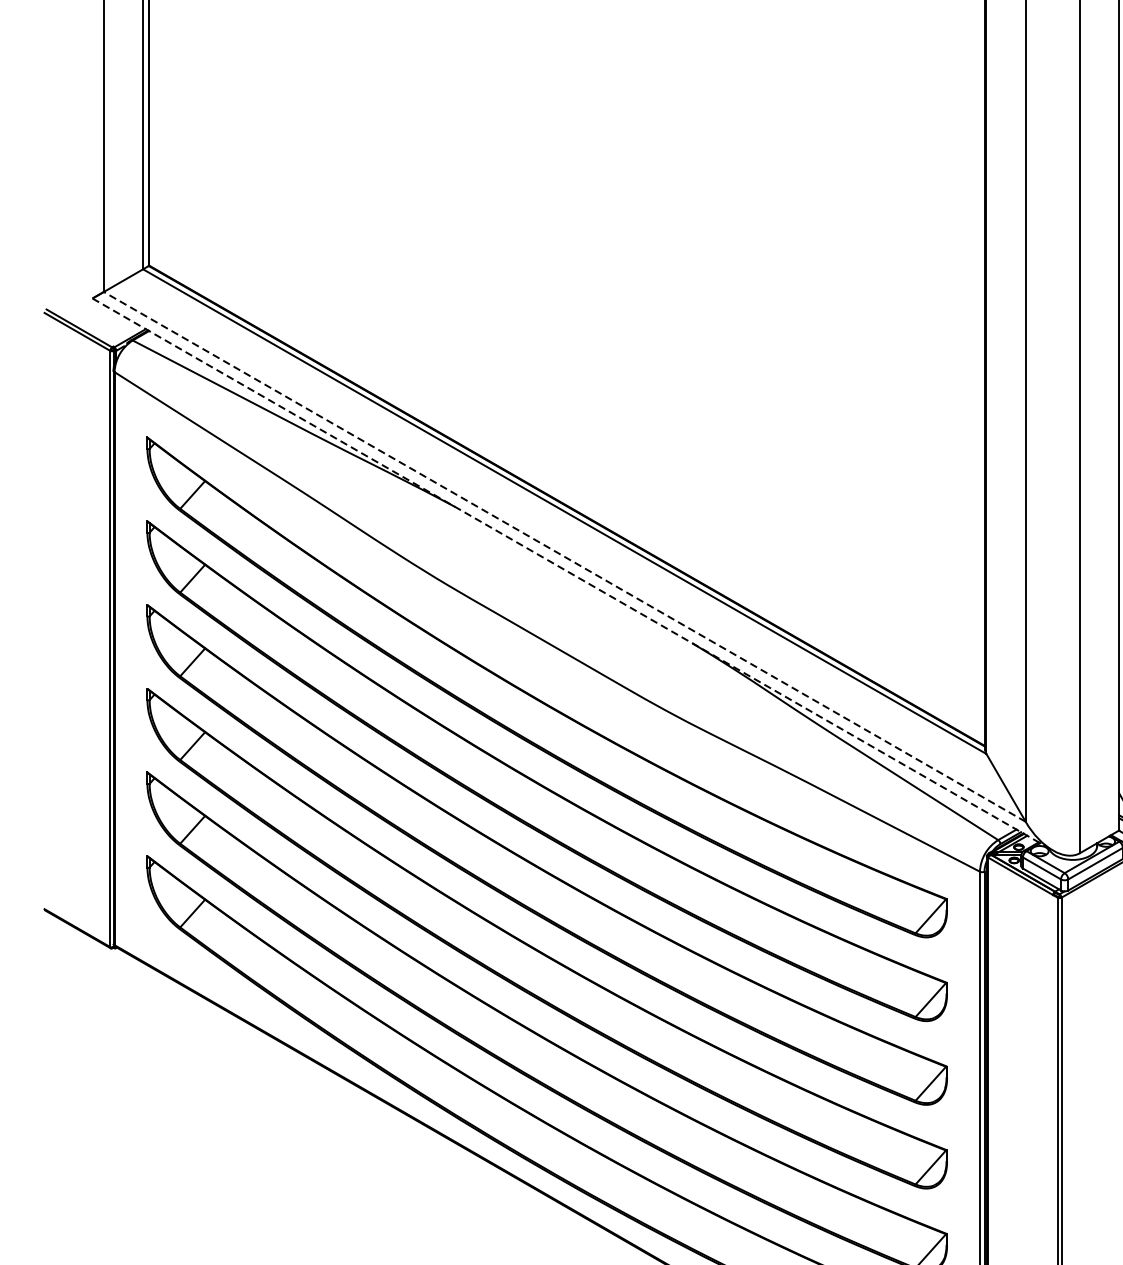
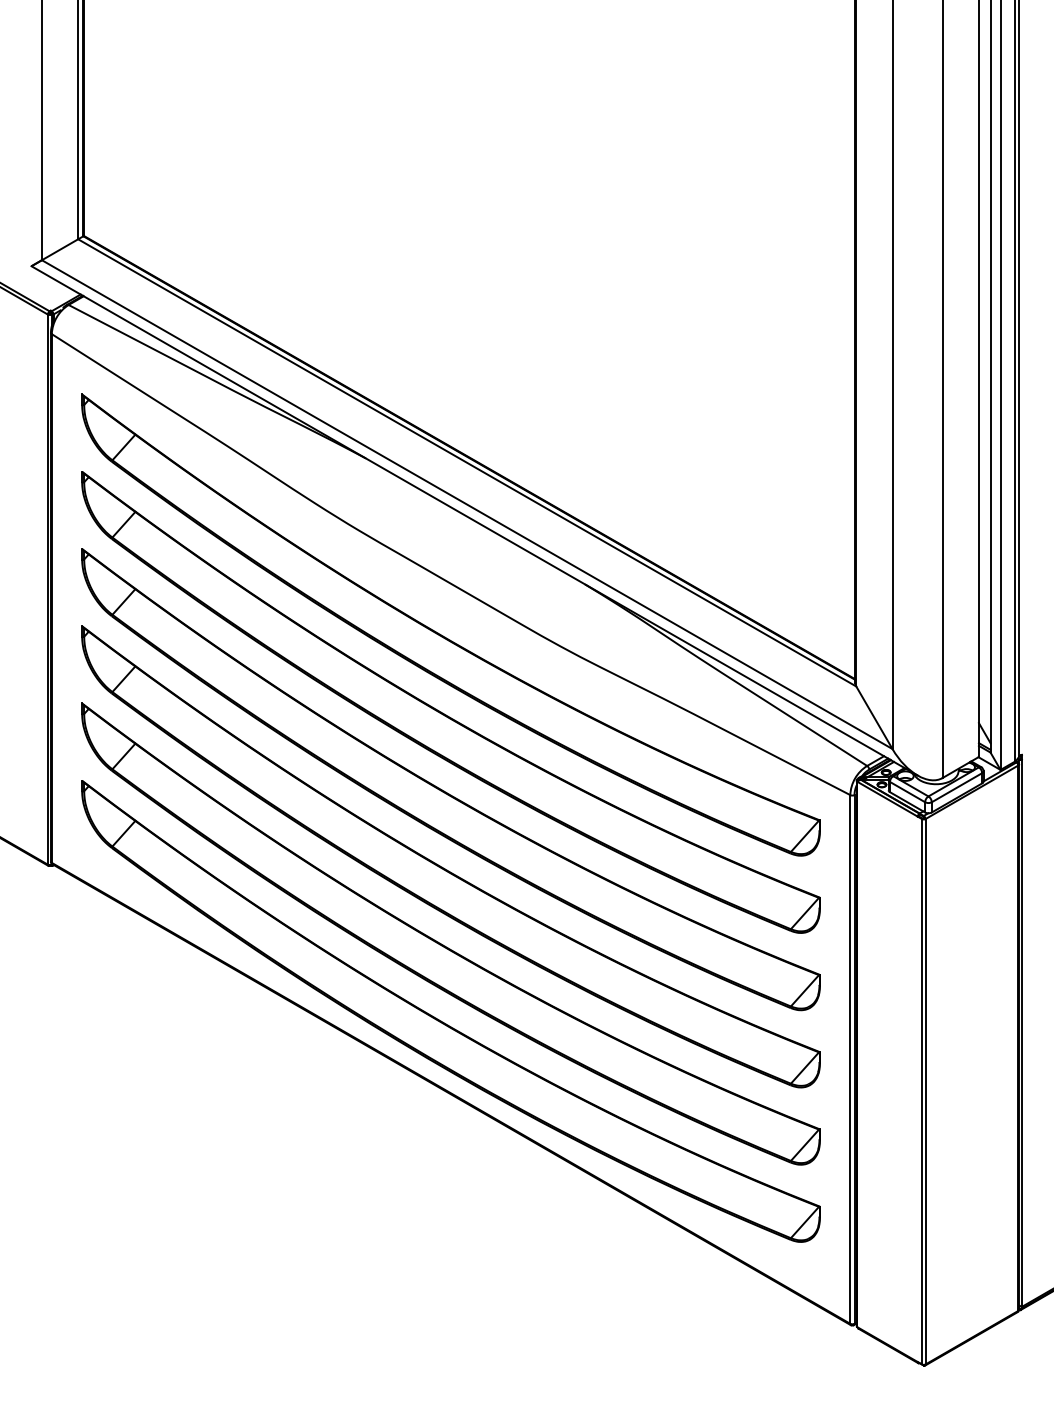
line: (565, 556) -> (467, 504), dashed -> solid
line: (573, 575) -> (475, 521), dashed -> solid

